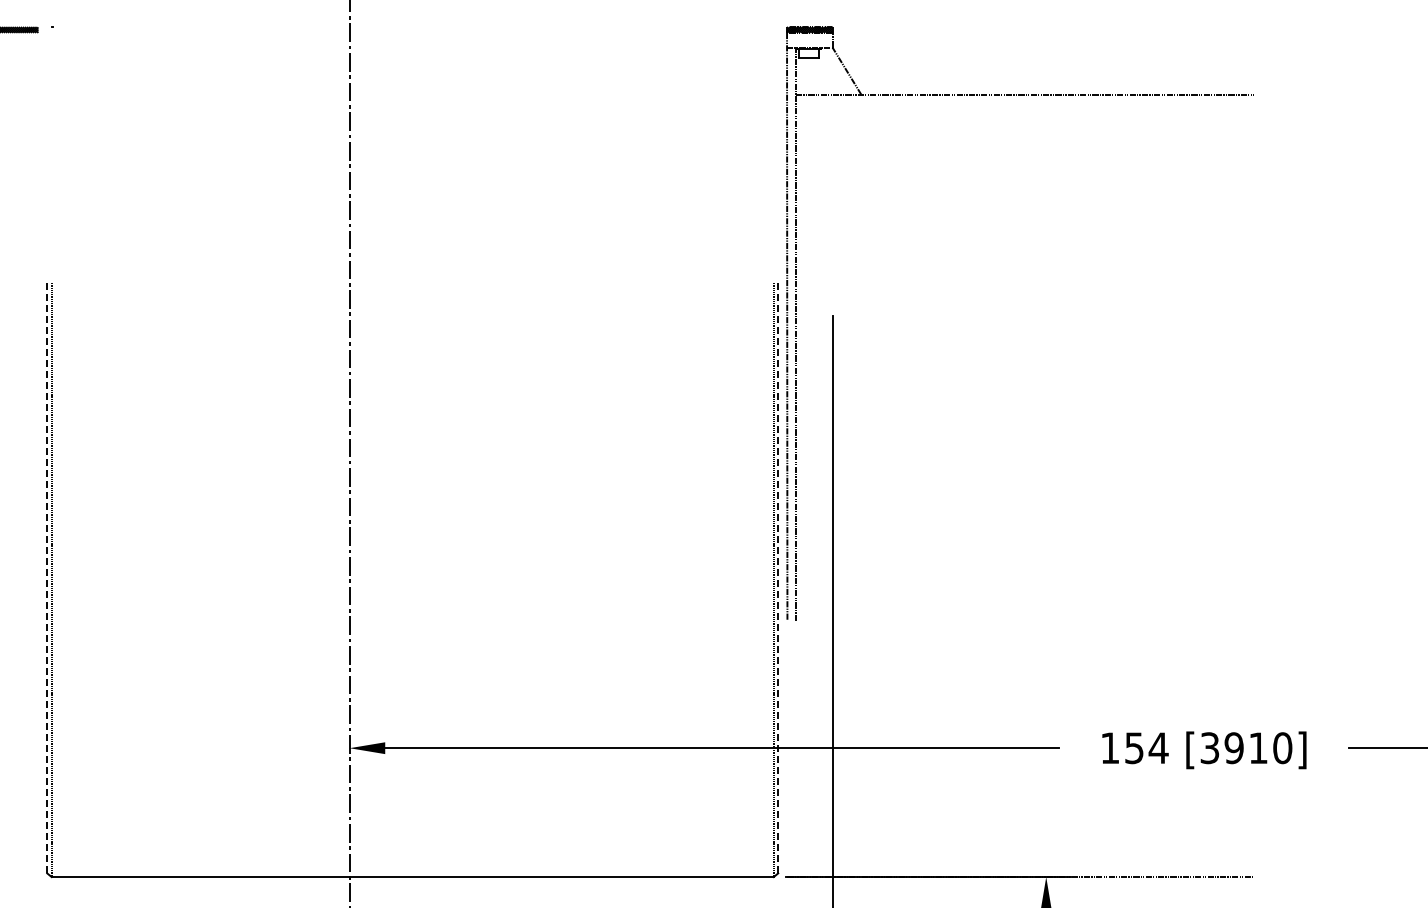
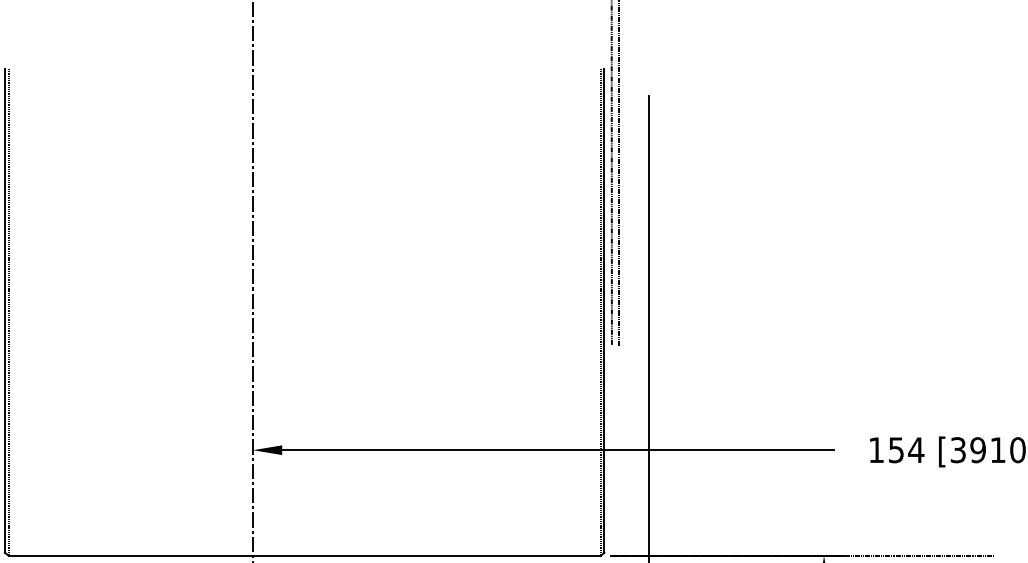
line: (47, 578) -> (5, 311), dashed -> solid
line: (778, 578) -> (604, 311), dashed -> solid

